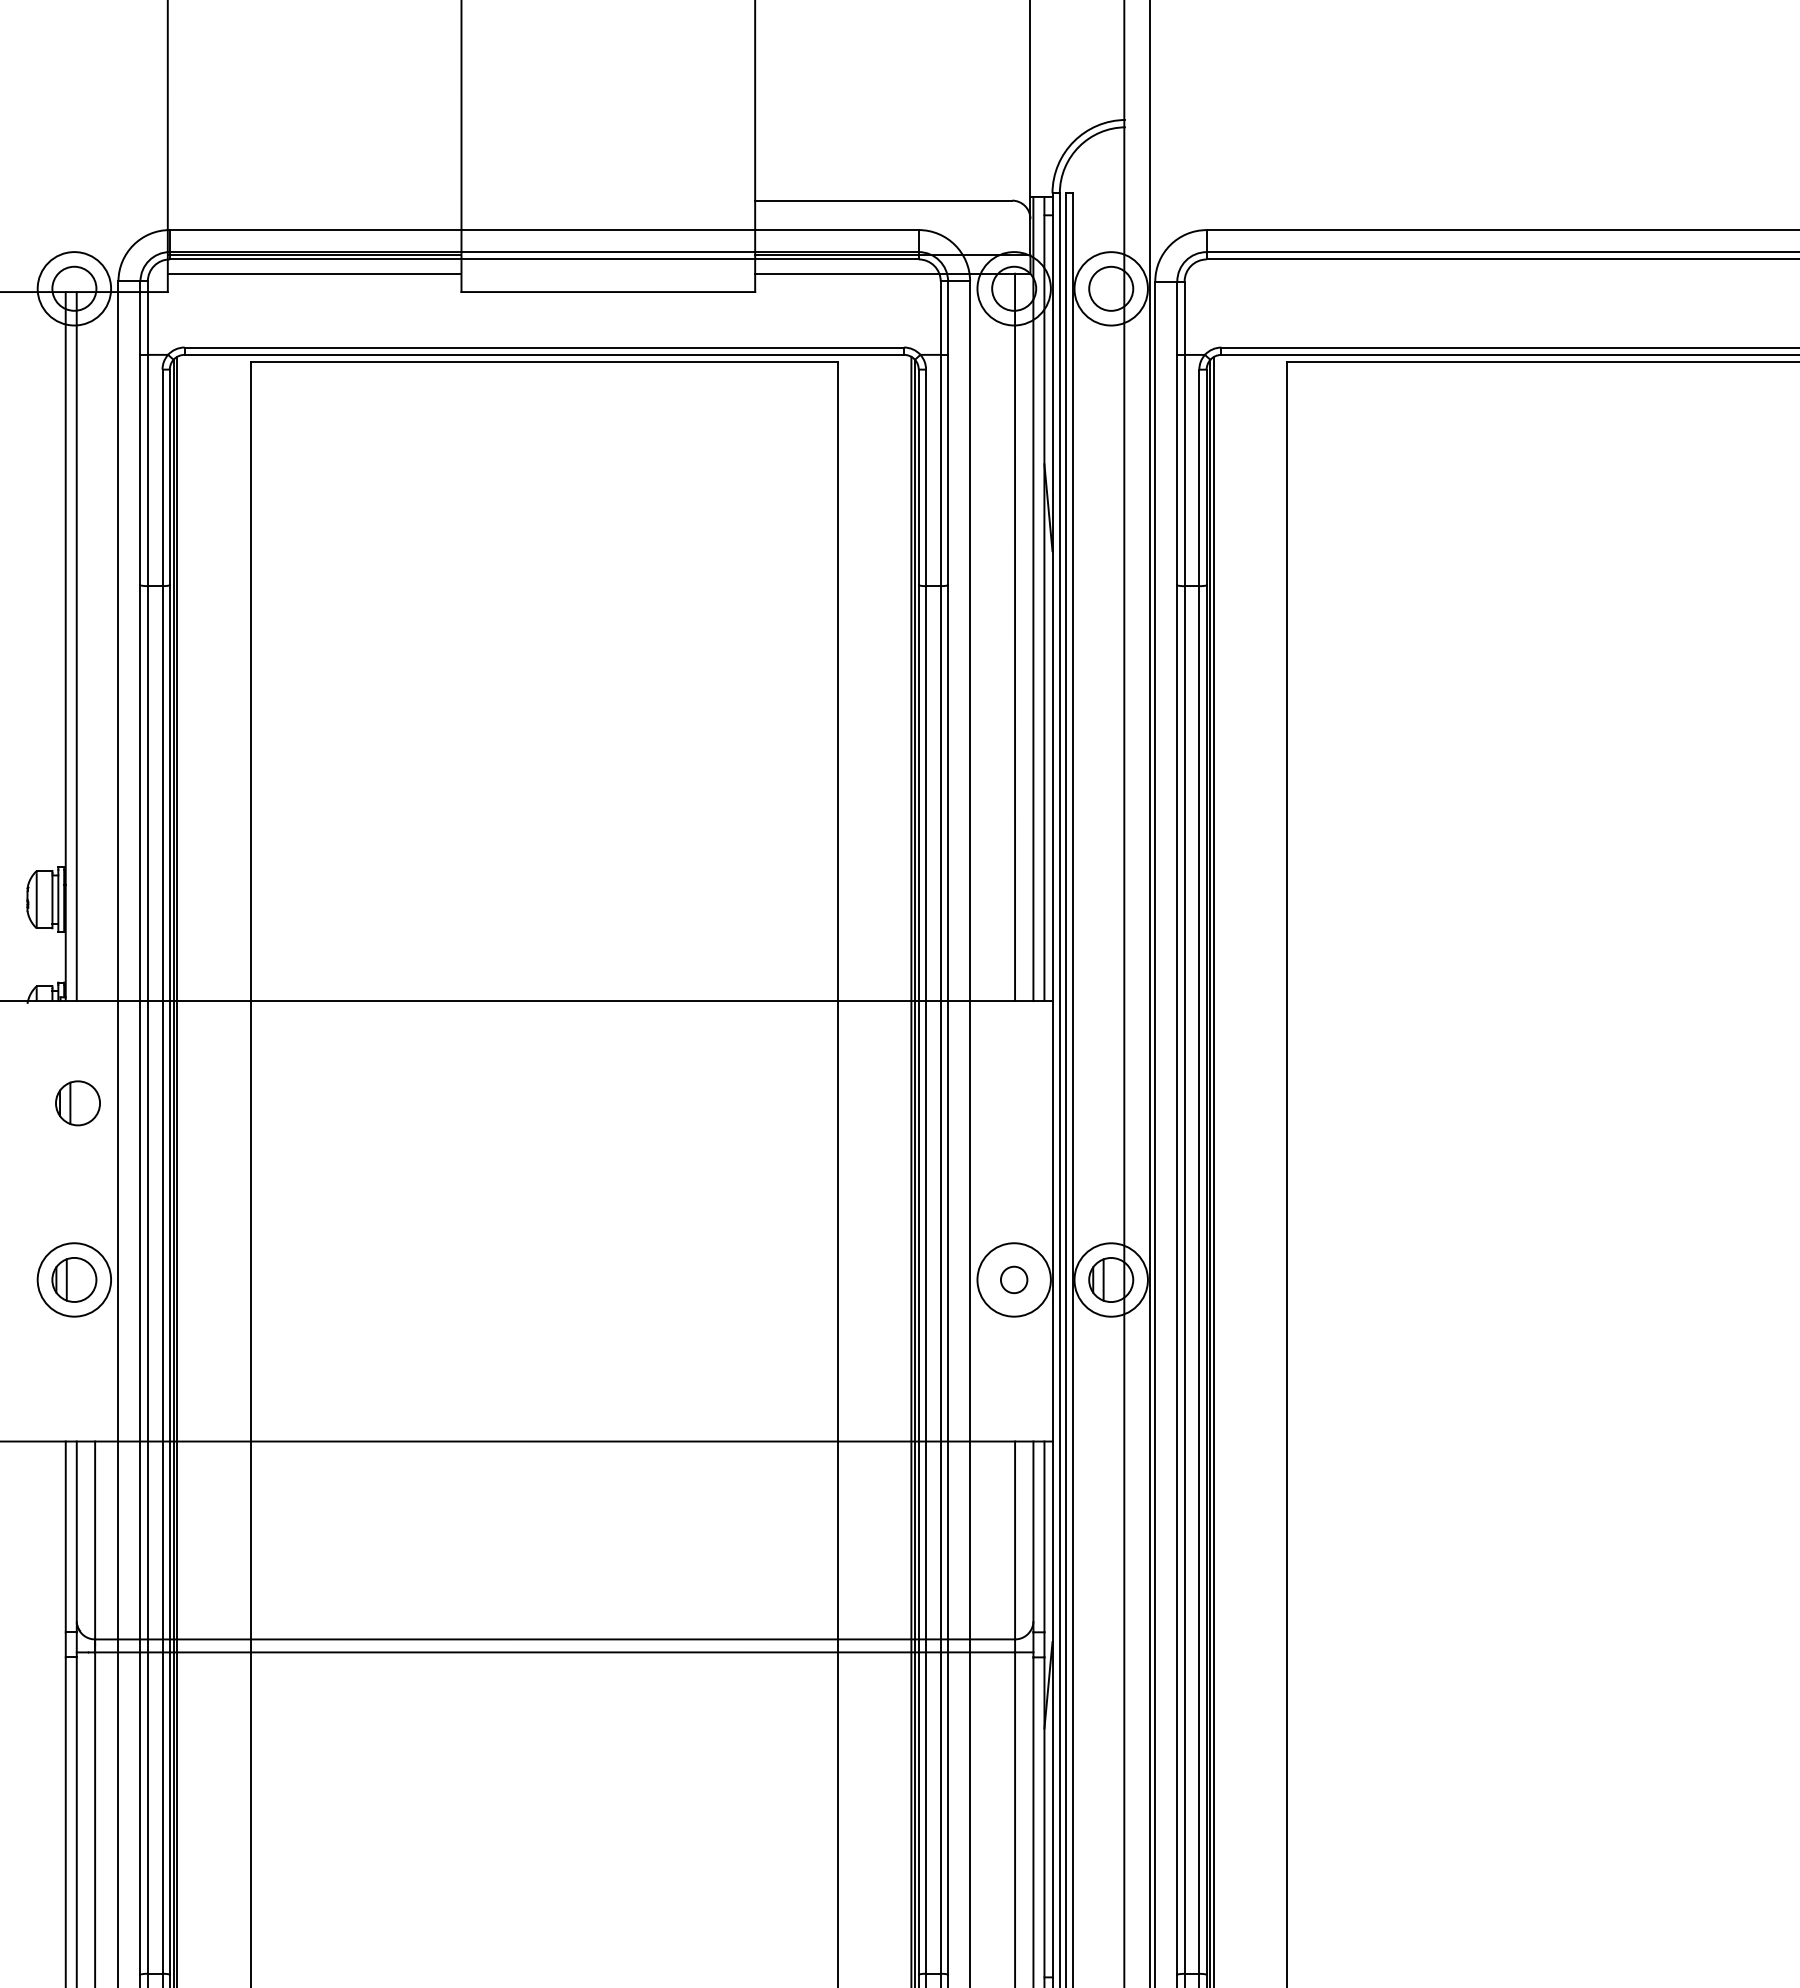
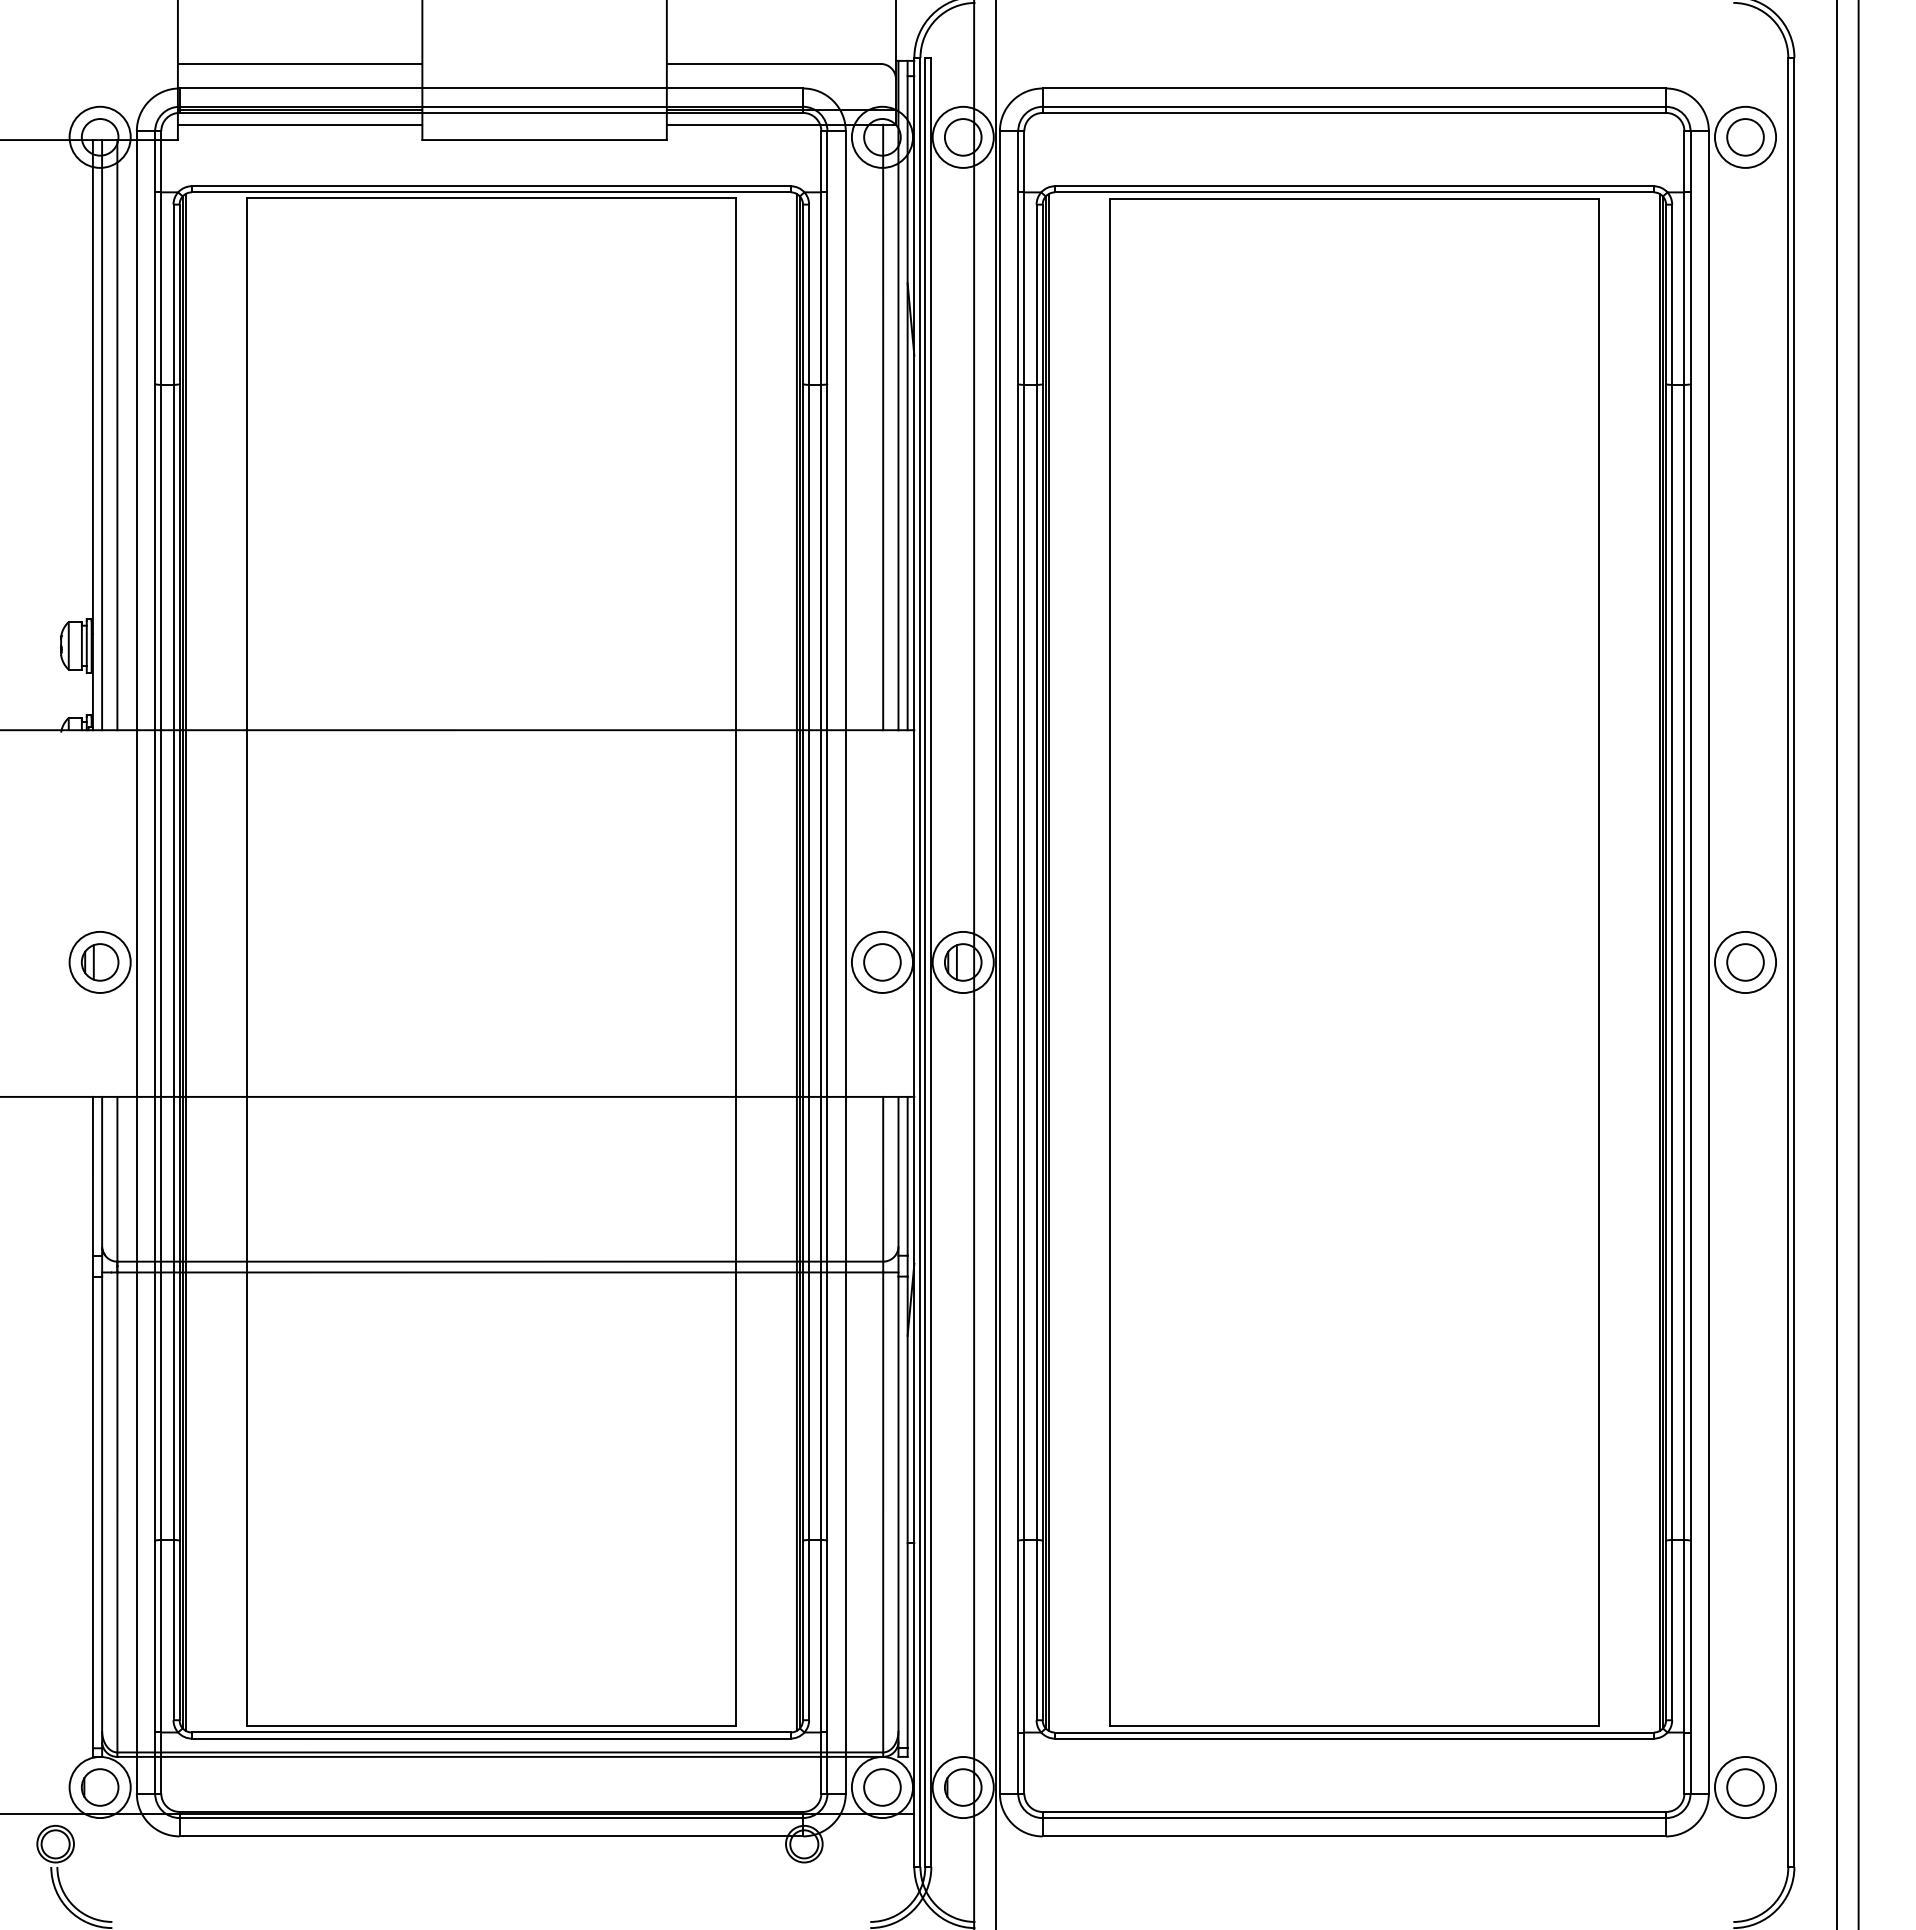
line: (313, 200) -> (299, 63), added
line: (95, 646) -> (117, 435), added
part: (78, 1103) -> (103, 815), removed
circle: (1014, 1280) -> (882, 962), size x1.67

